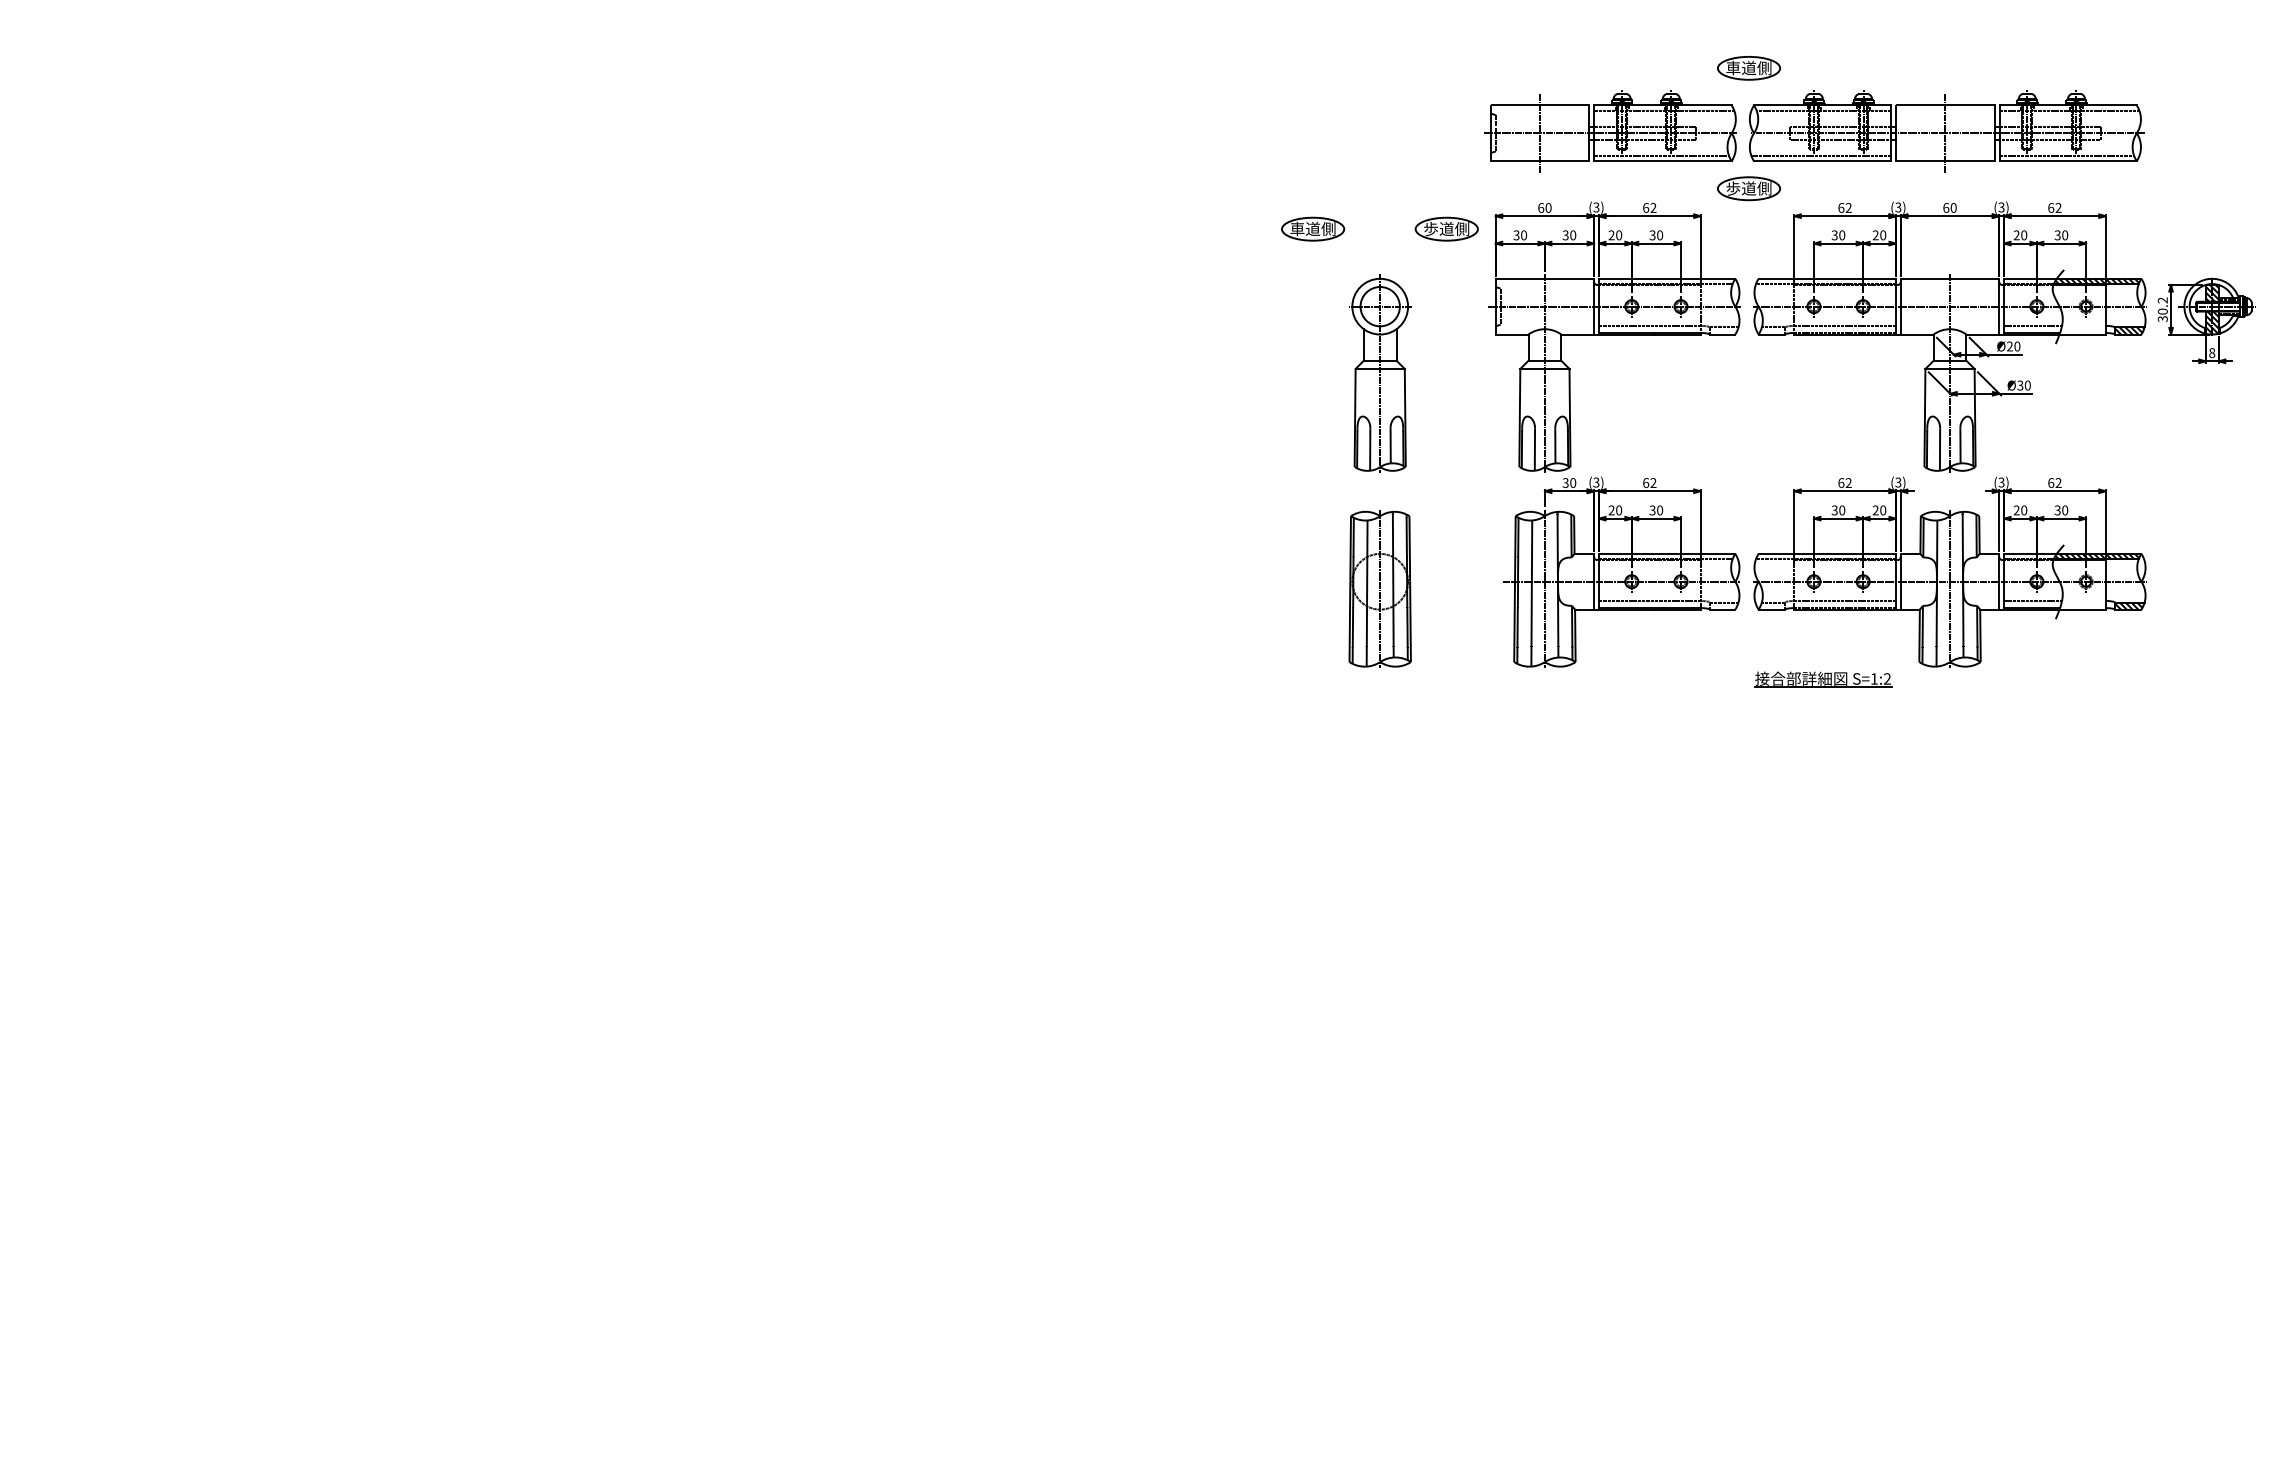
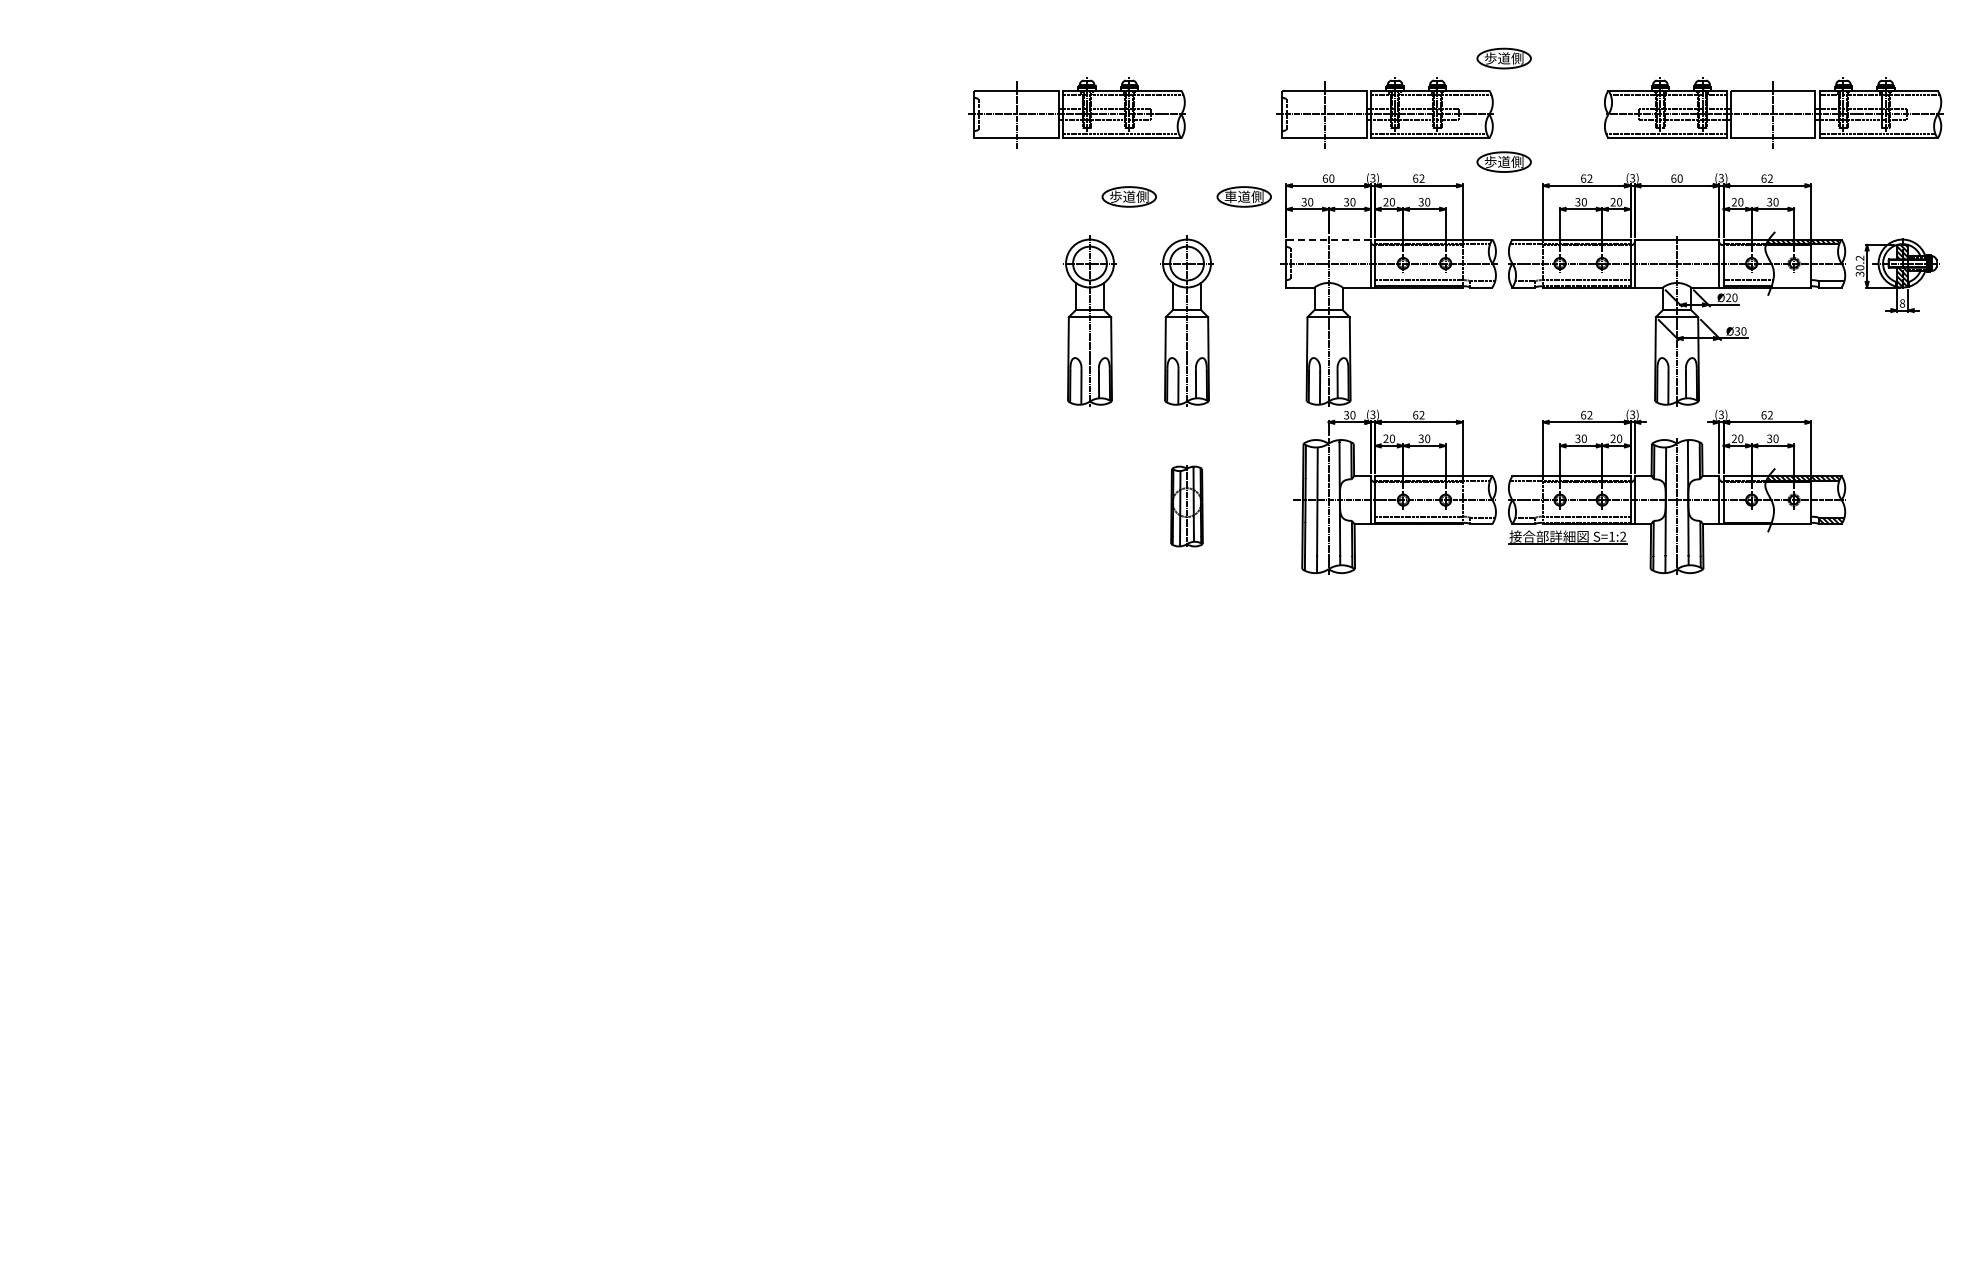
text: (1733, 68) -> (1490, 58), 車道側 -> 歩道側
part: (1251, 131) -> (1076, 112), added
part: (1945, 131) -> (1773, 112), moved
text: (1297, 228) -> (1115, 196), 車道側 -> 歩道側
text: (1430, 228) -> (1230, 196), 歩道側 -> 車道側
line: (1544, 278) -> (1328, 239), solid -> dashed
hatch: (2129, 331) -> (1831, 284), removed
part: (1266, 372) -> (1089, 320), added
part: (1379, 589) -> (1186, 506), size x0.6
line: (2033, 600) -> (1748, 516), removed
part: (1822, 679) -> (1567, 537), moved

